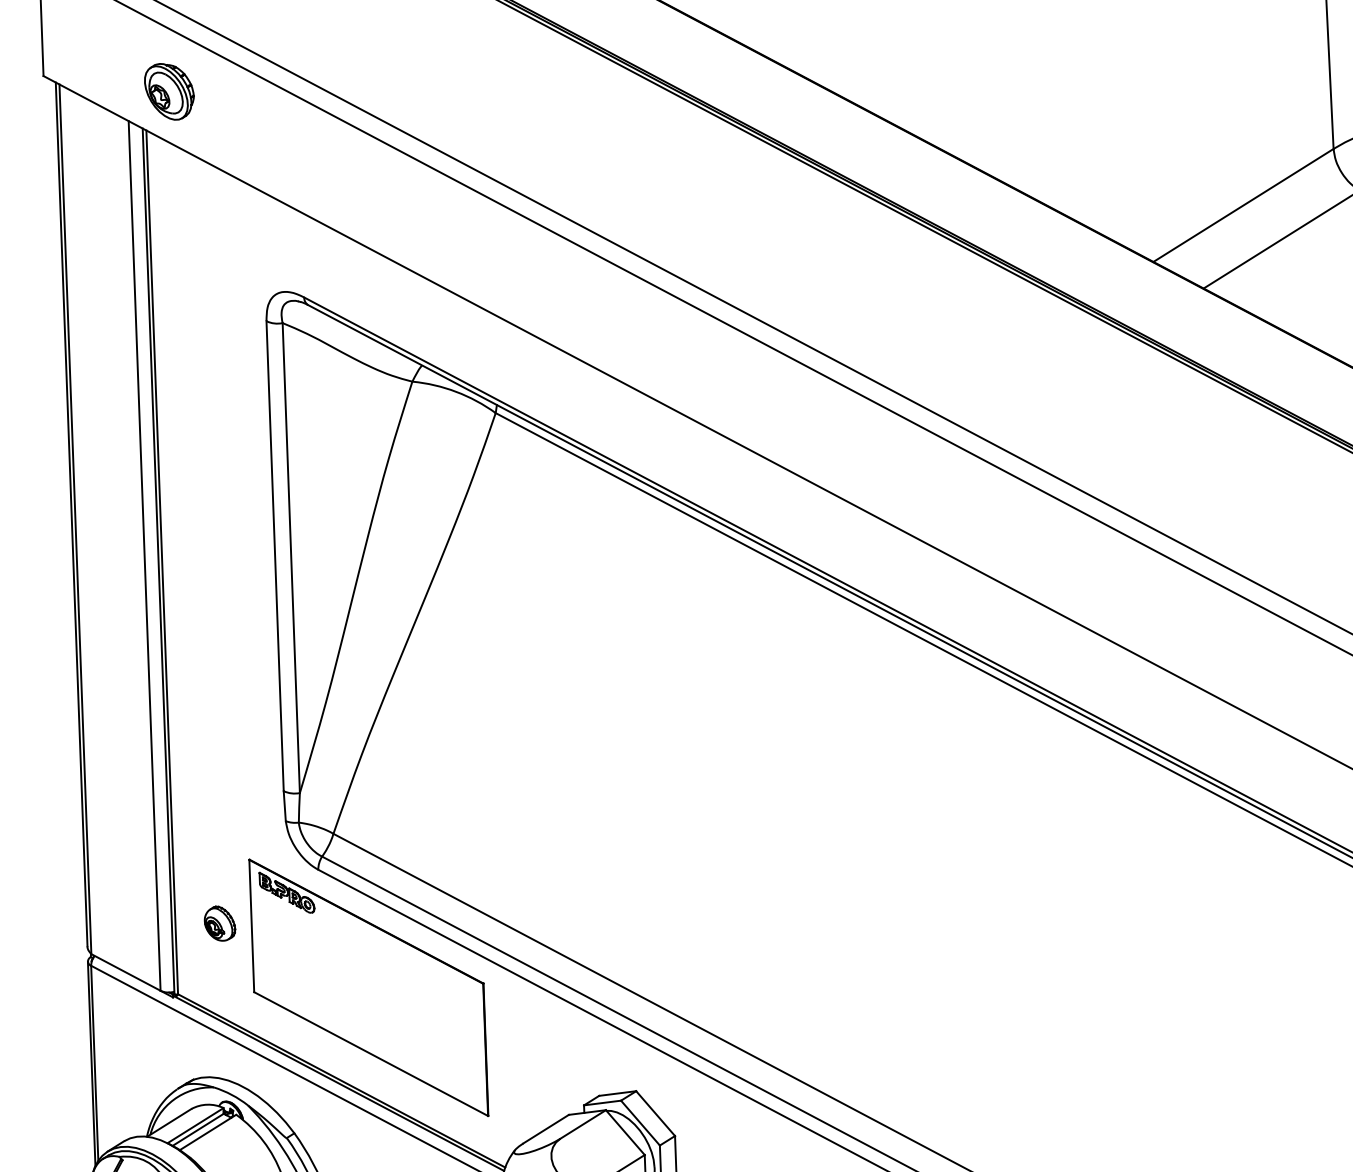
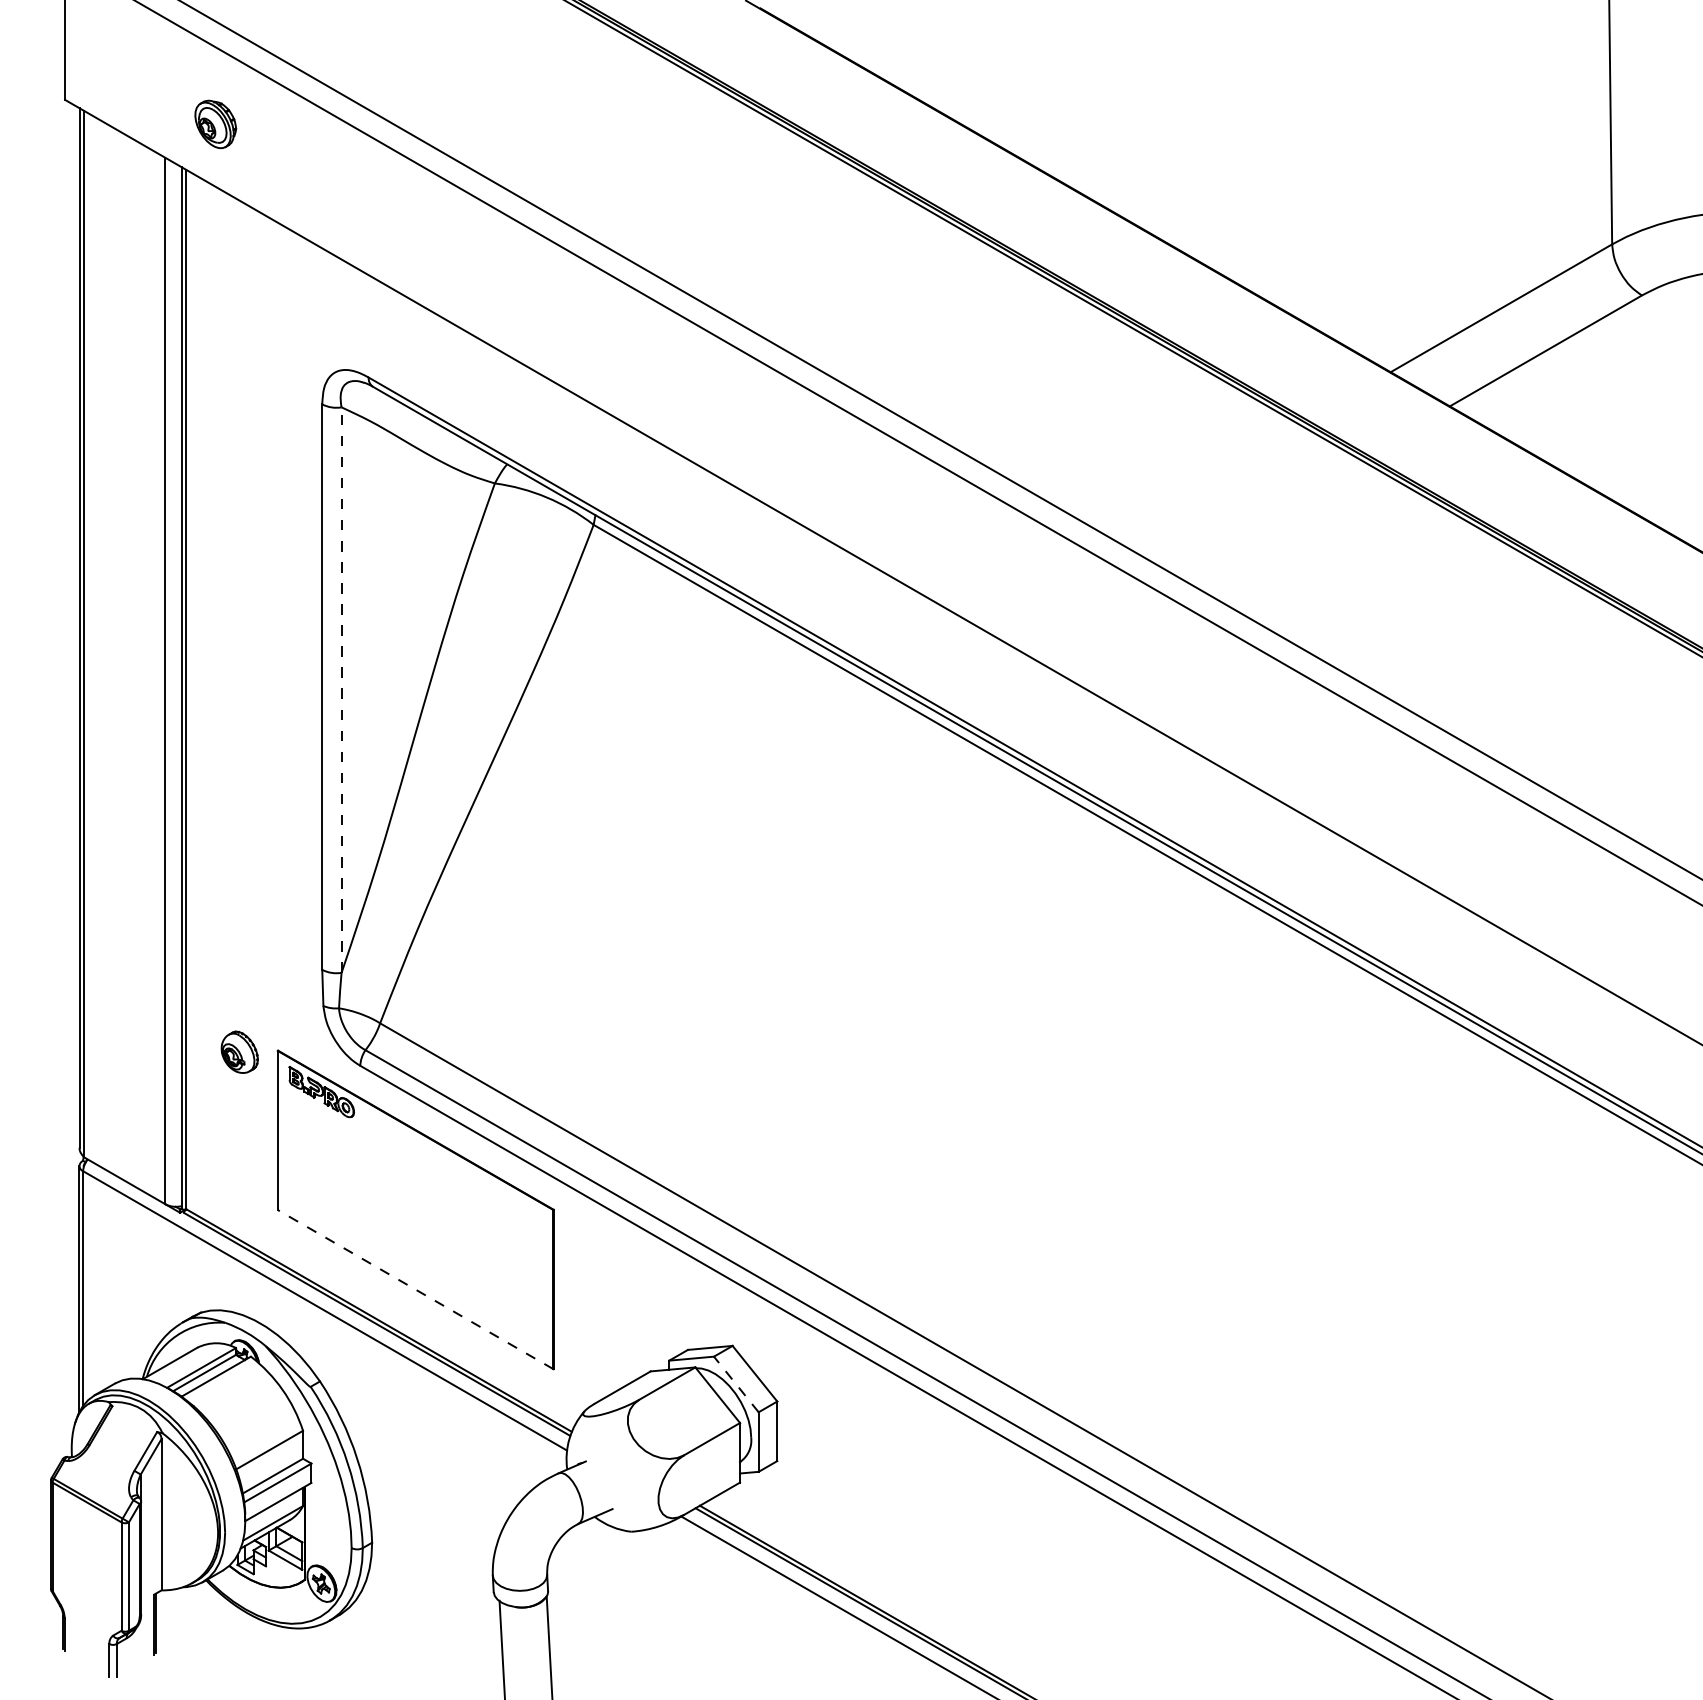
part: (169, 91) -> (215, 124), size x0.7
line: (291, 558) -> (341, 690), solid -> dashed
part: (219, 923) -> (239, 1051), moved
line: (370, 1053) -> (415, 1289), solid -> dashed
line: (640, 1123) -> (736, 1384), solid -> dashed

